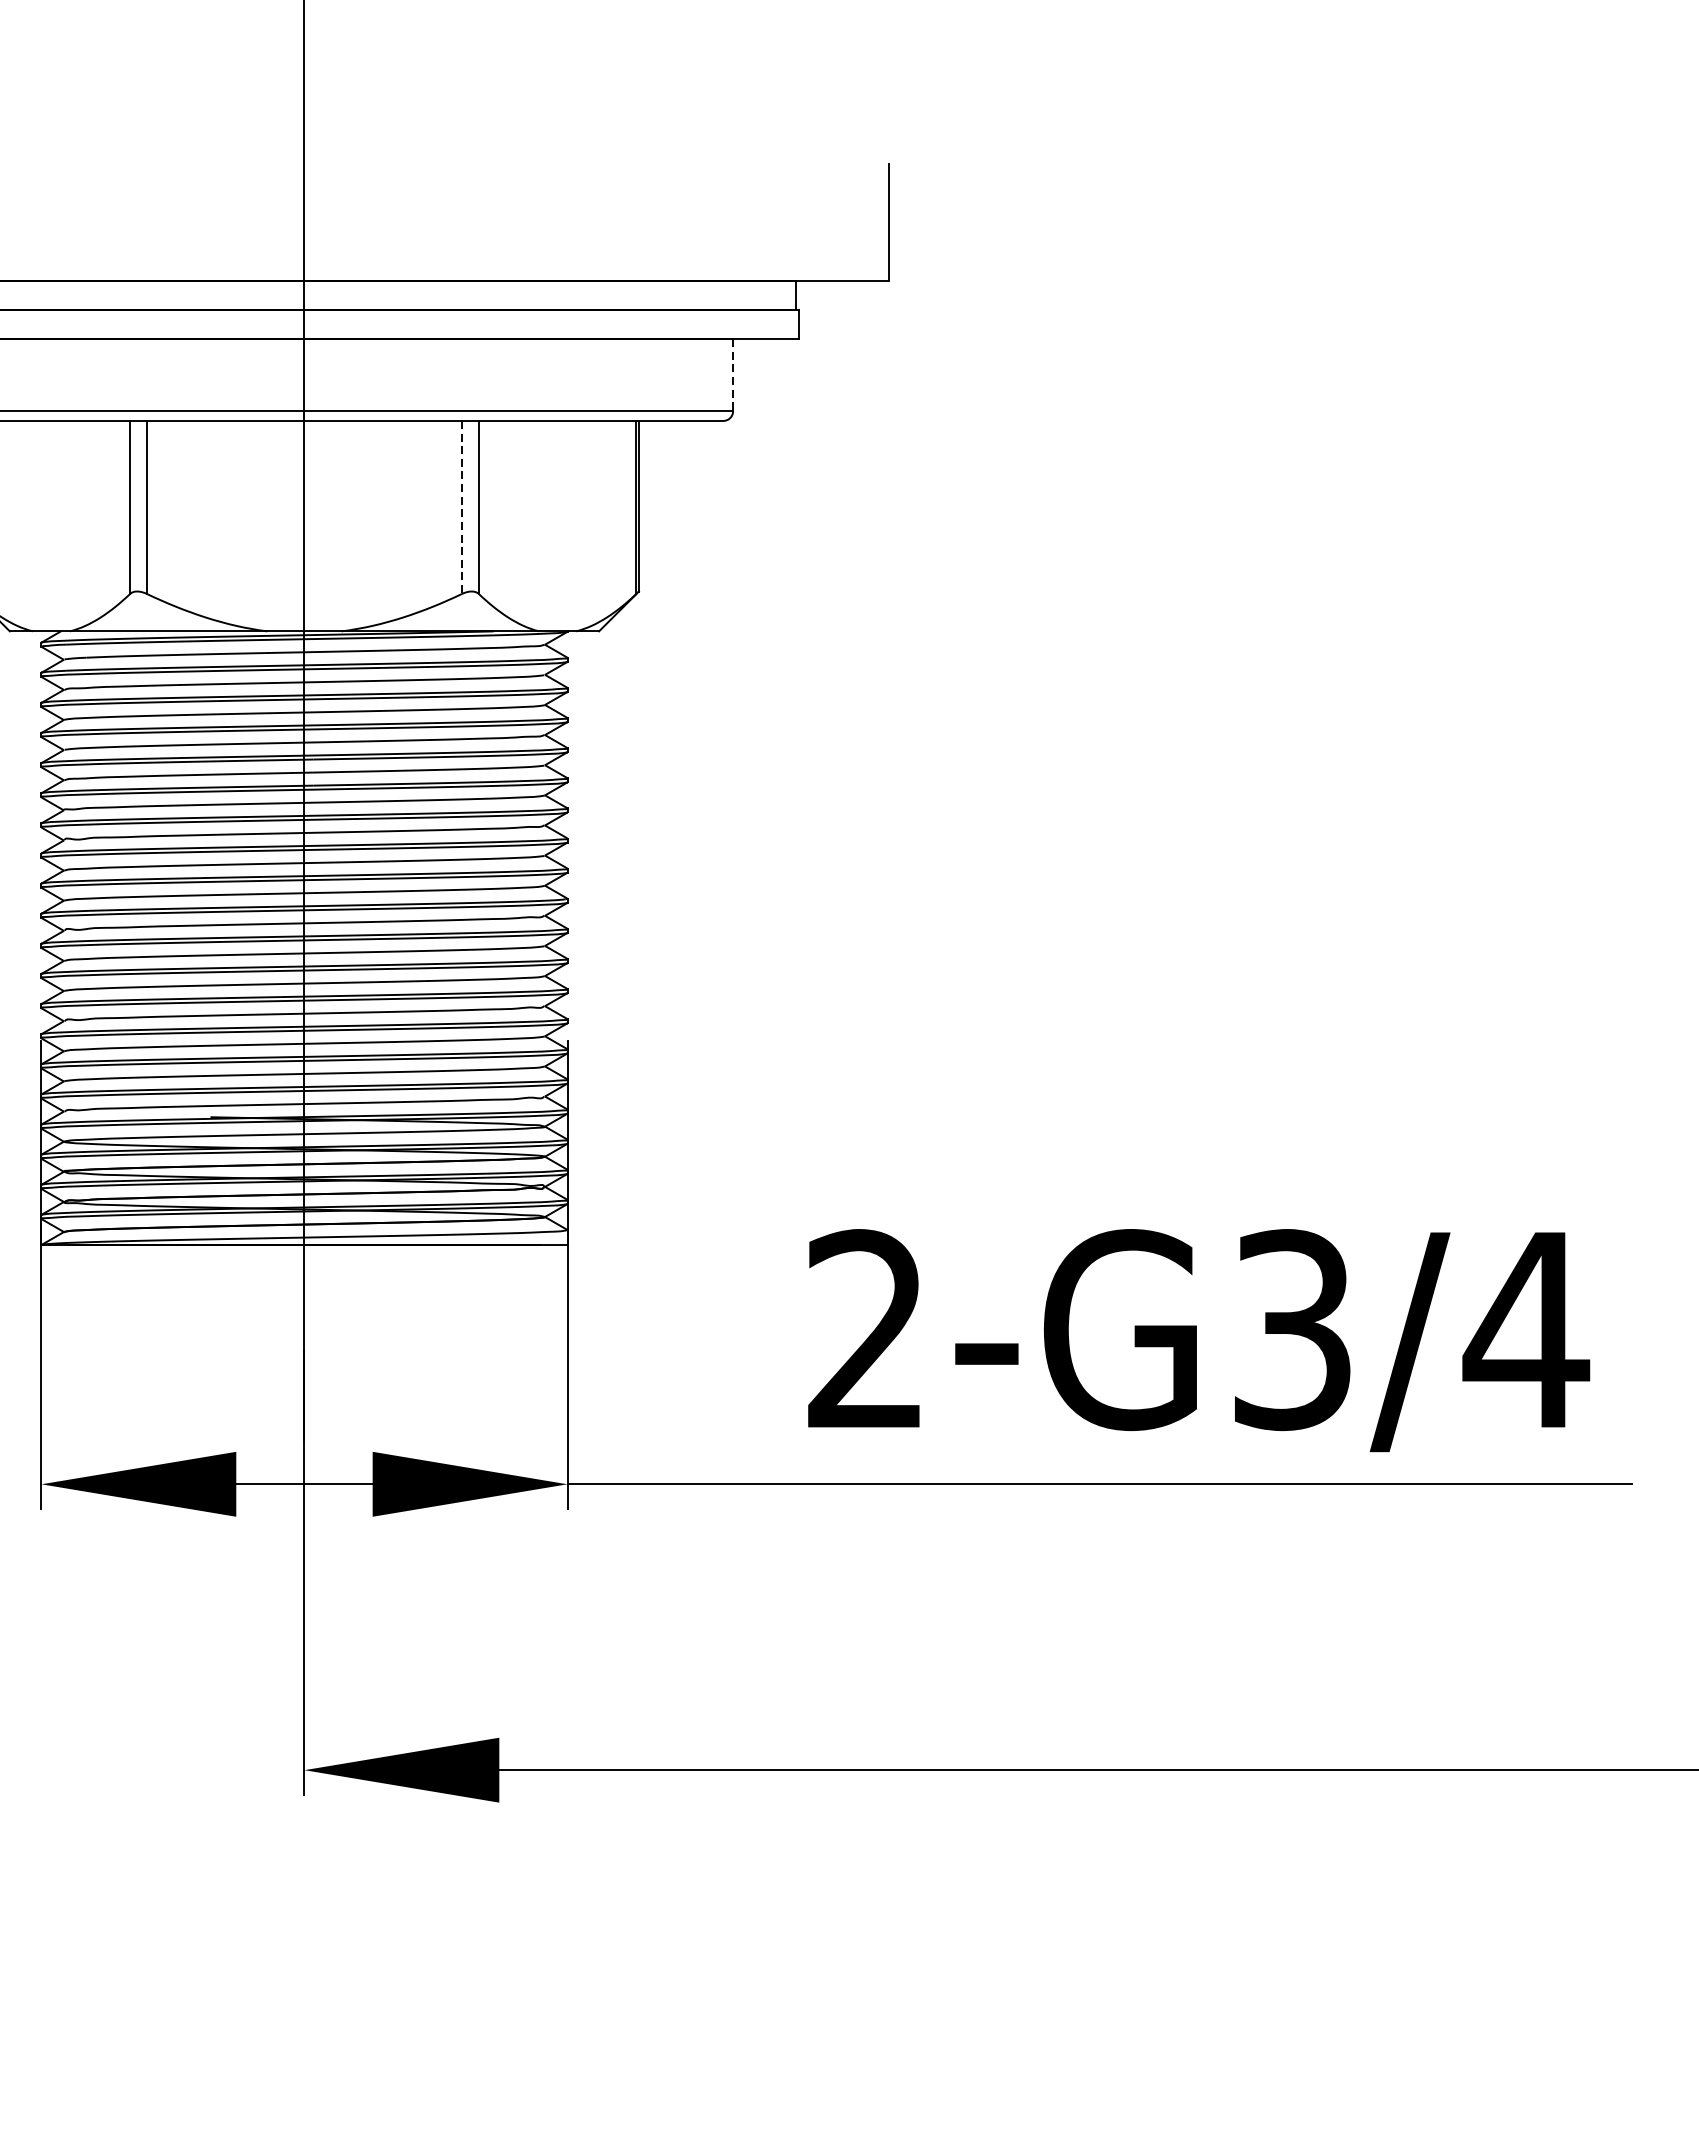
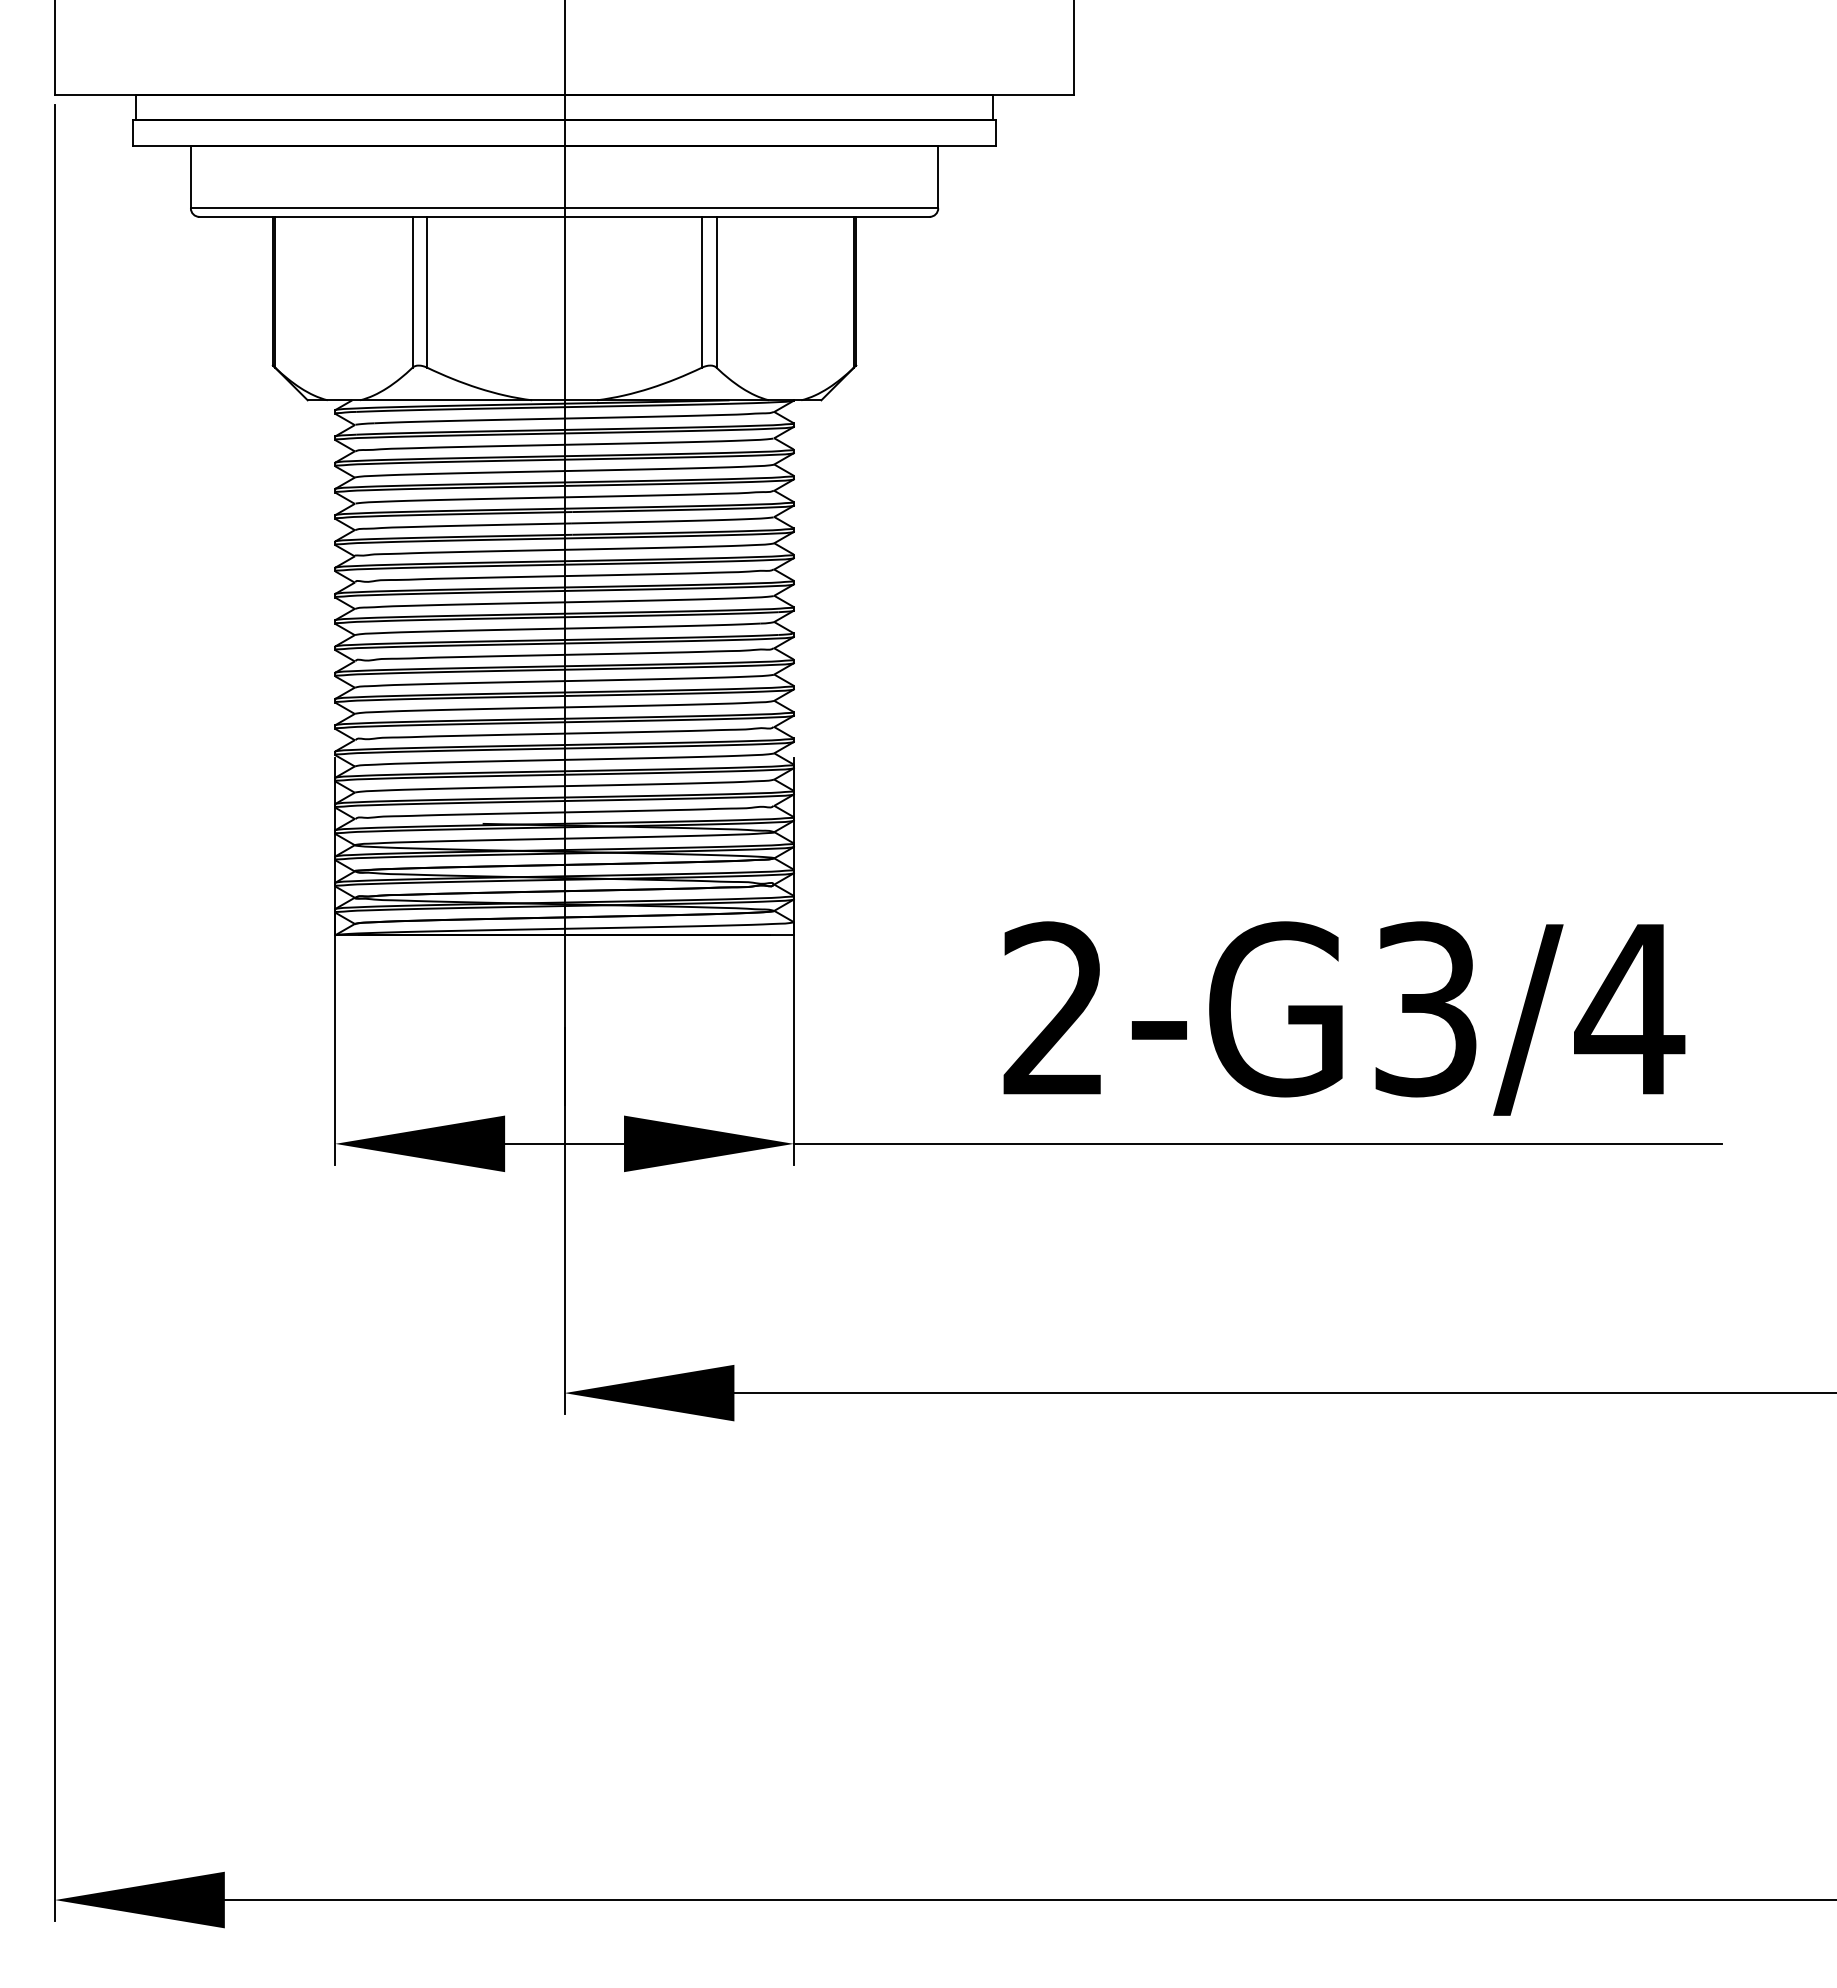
line: (733, 375) -> (938, 177), dashed -> solid
line: (461, 507) -> (701, 292), dashed -> solid

